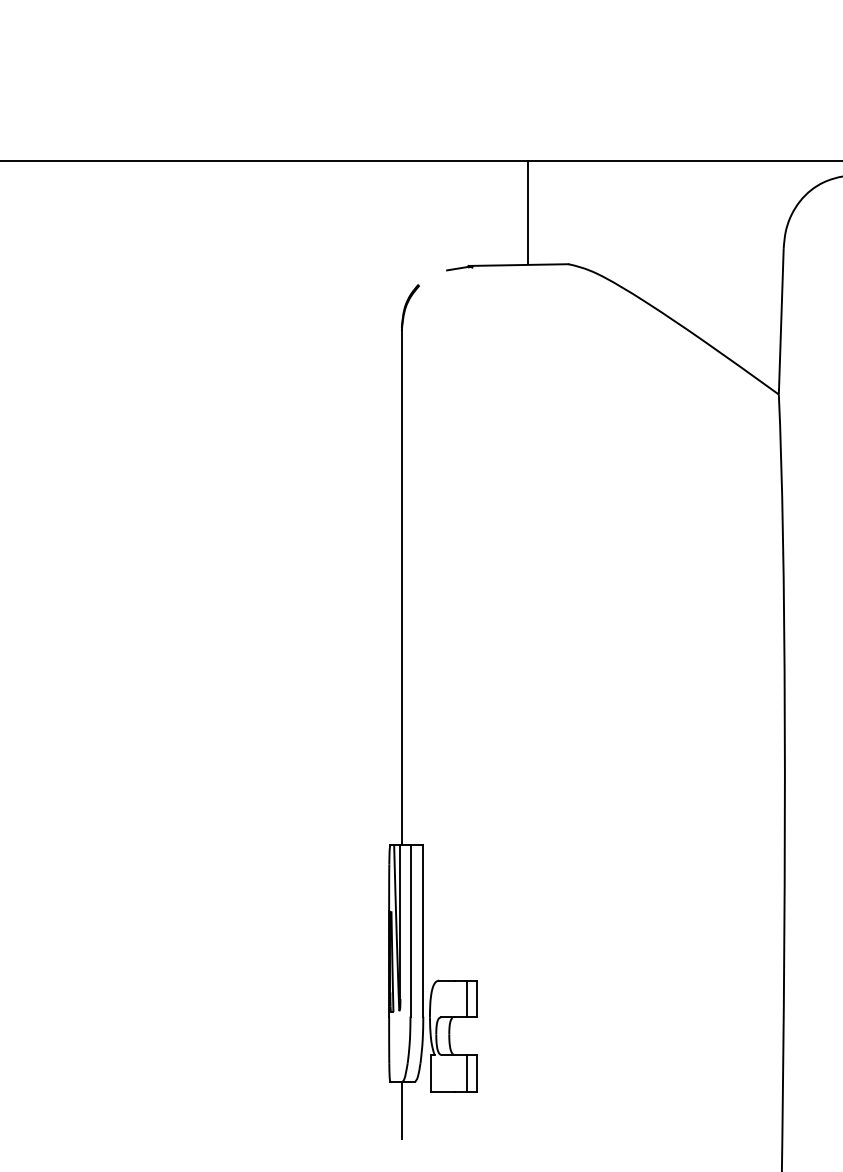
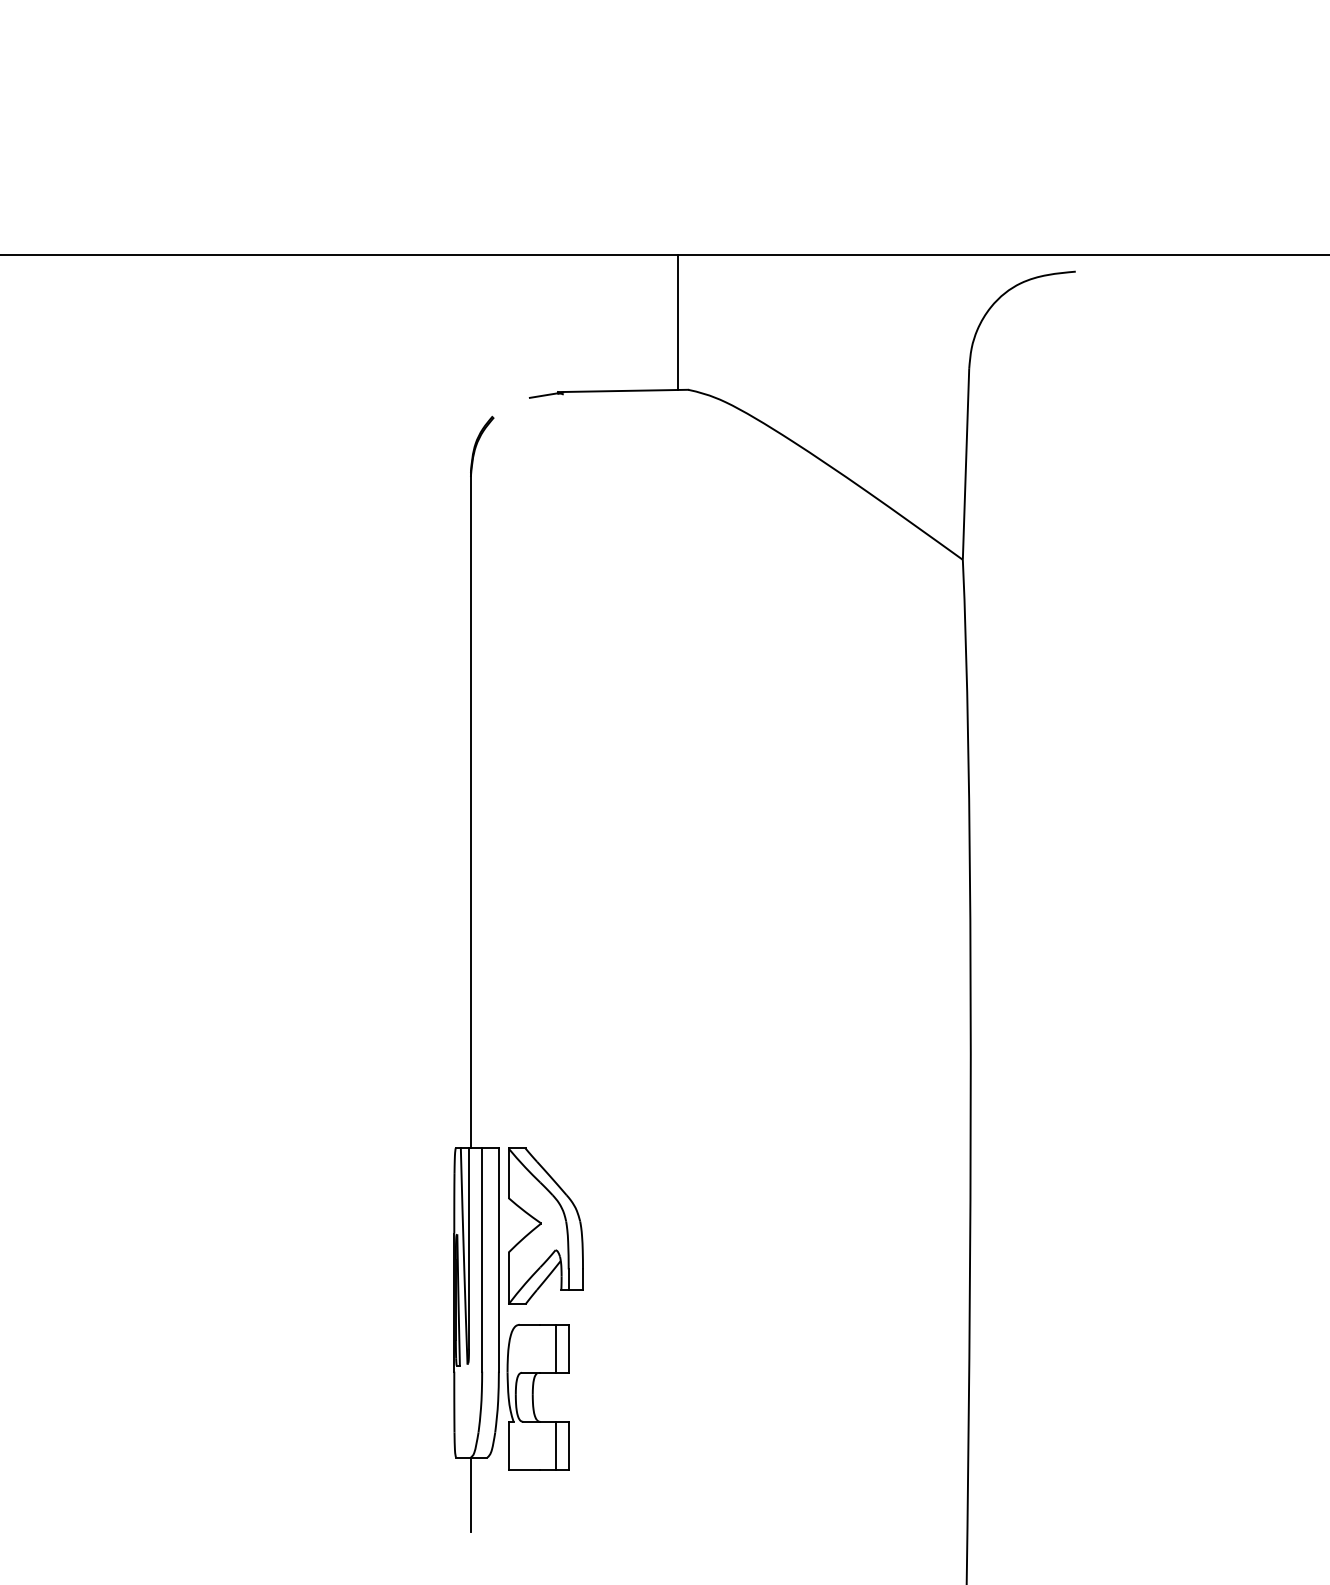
line: (527, 212) -> (677, 322), moved
part: (459, 904) -> (545, 1225), added

